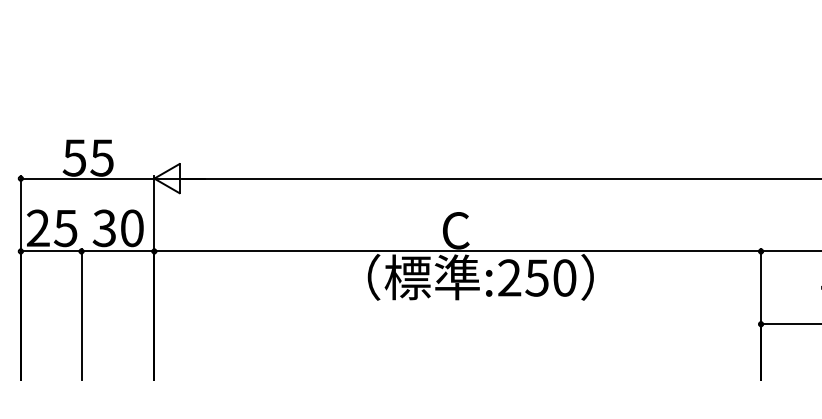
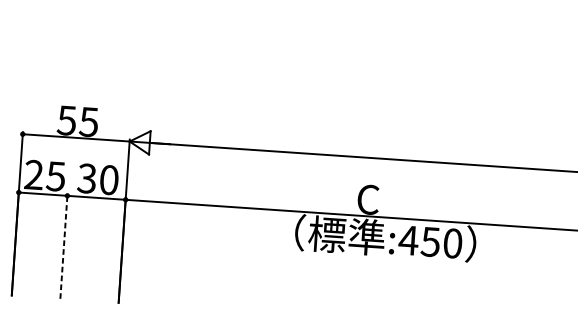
text: (509, 277) -> (408, 240), :250 -> :450
line: (81, 314) -> (63, 246), solid -> dashed

